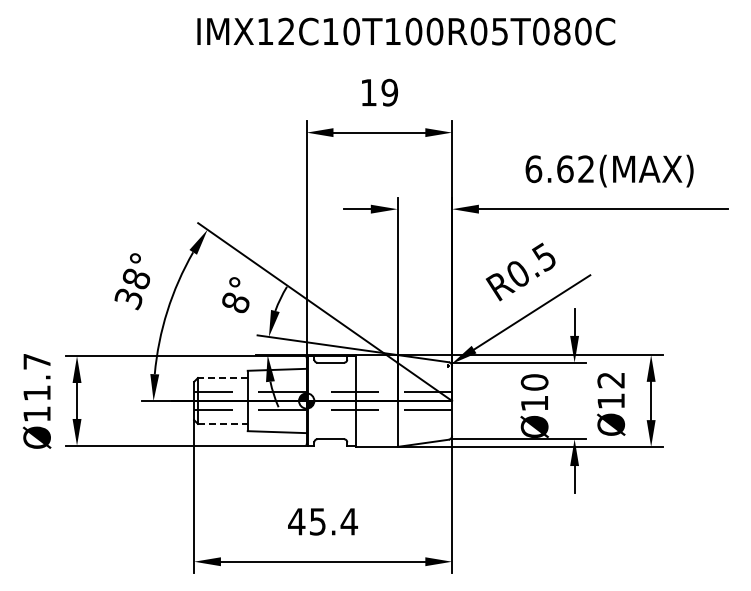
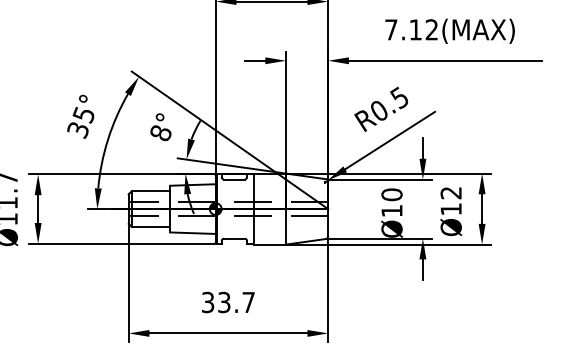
text: (549, 169) -> (403, 30), 6.62(MAX) -> 7.12(MAX)
text: (135, 279) -> (83, 115), 38° -> 35°
line: (222, 378) -> (150, 191), dashed -> solid
line: (222, 423) -> (150, 226), dashed -> solid
text: (323, 521) -> (228, 302), 45.4 -> 33.7

